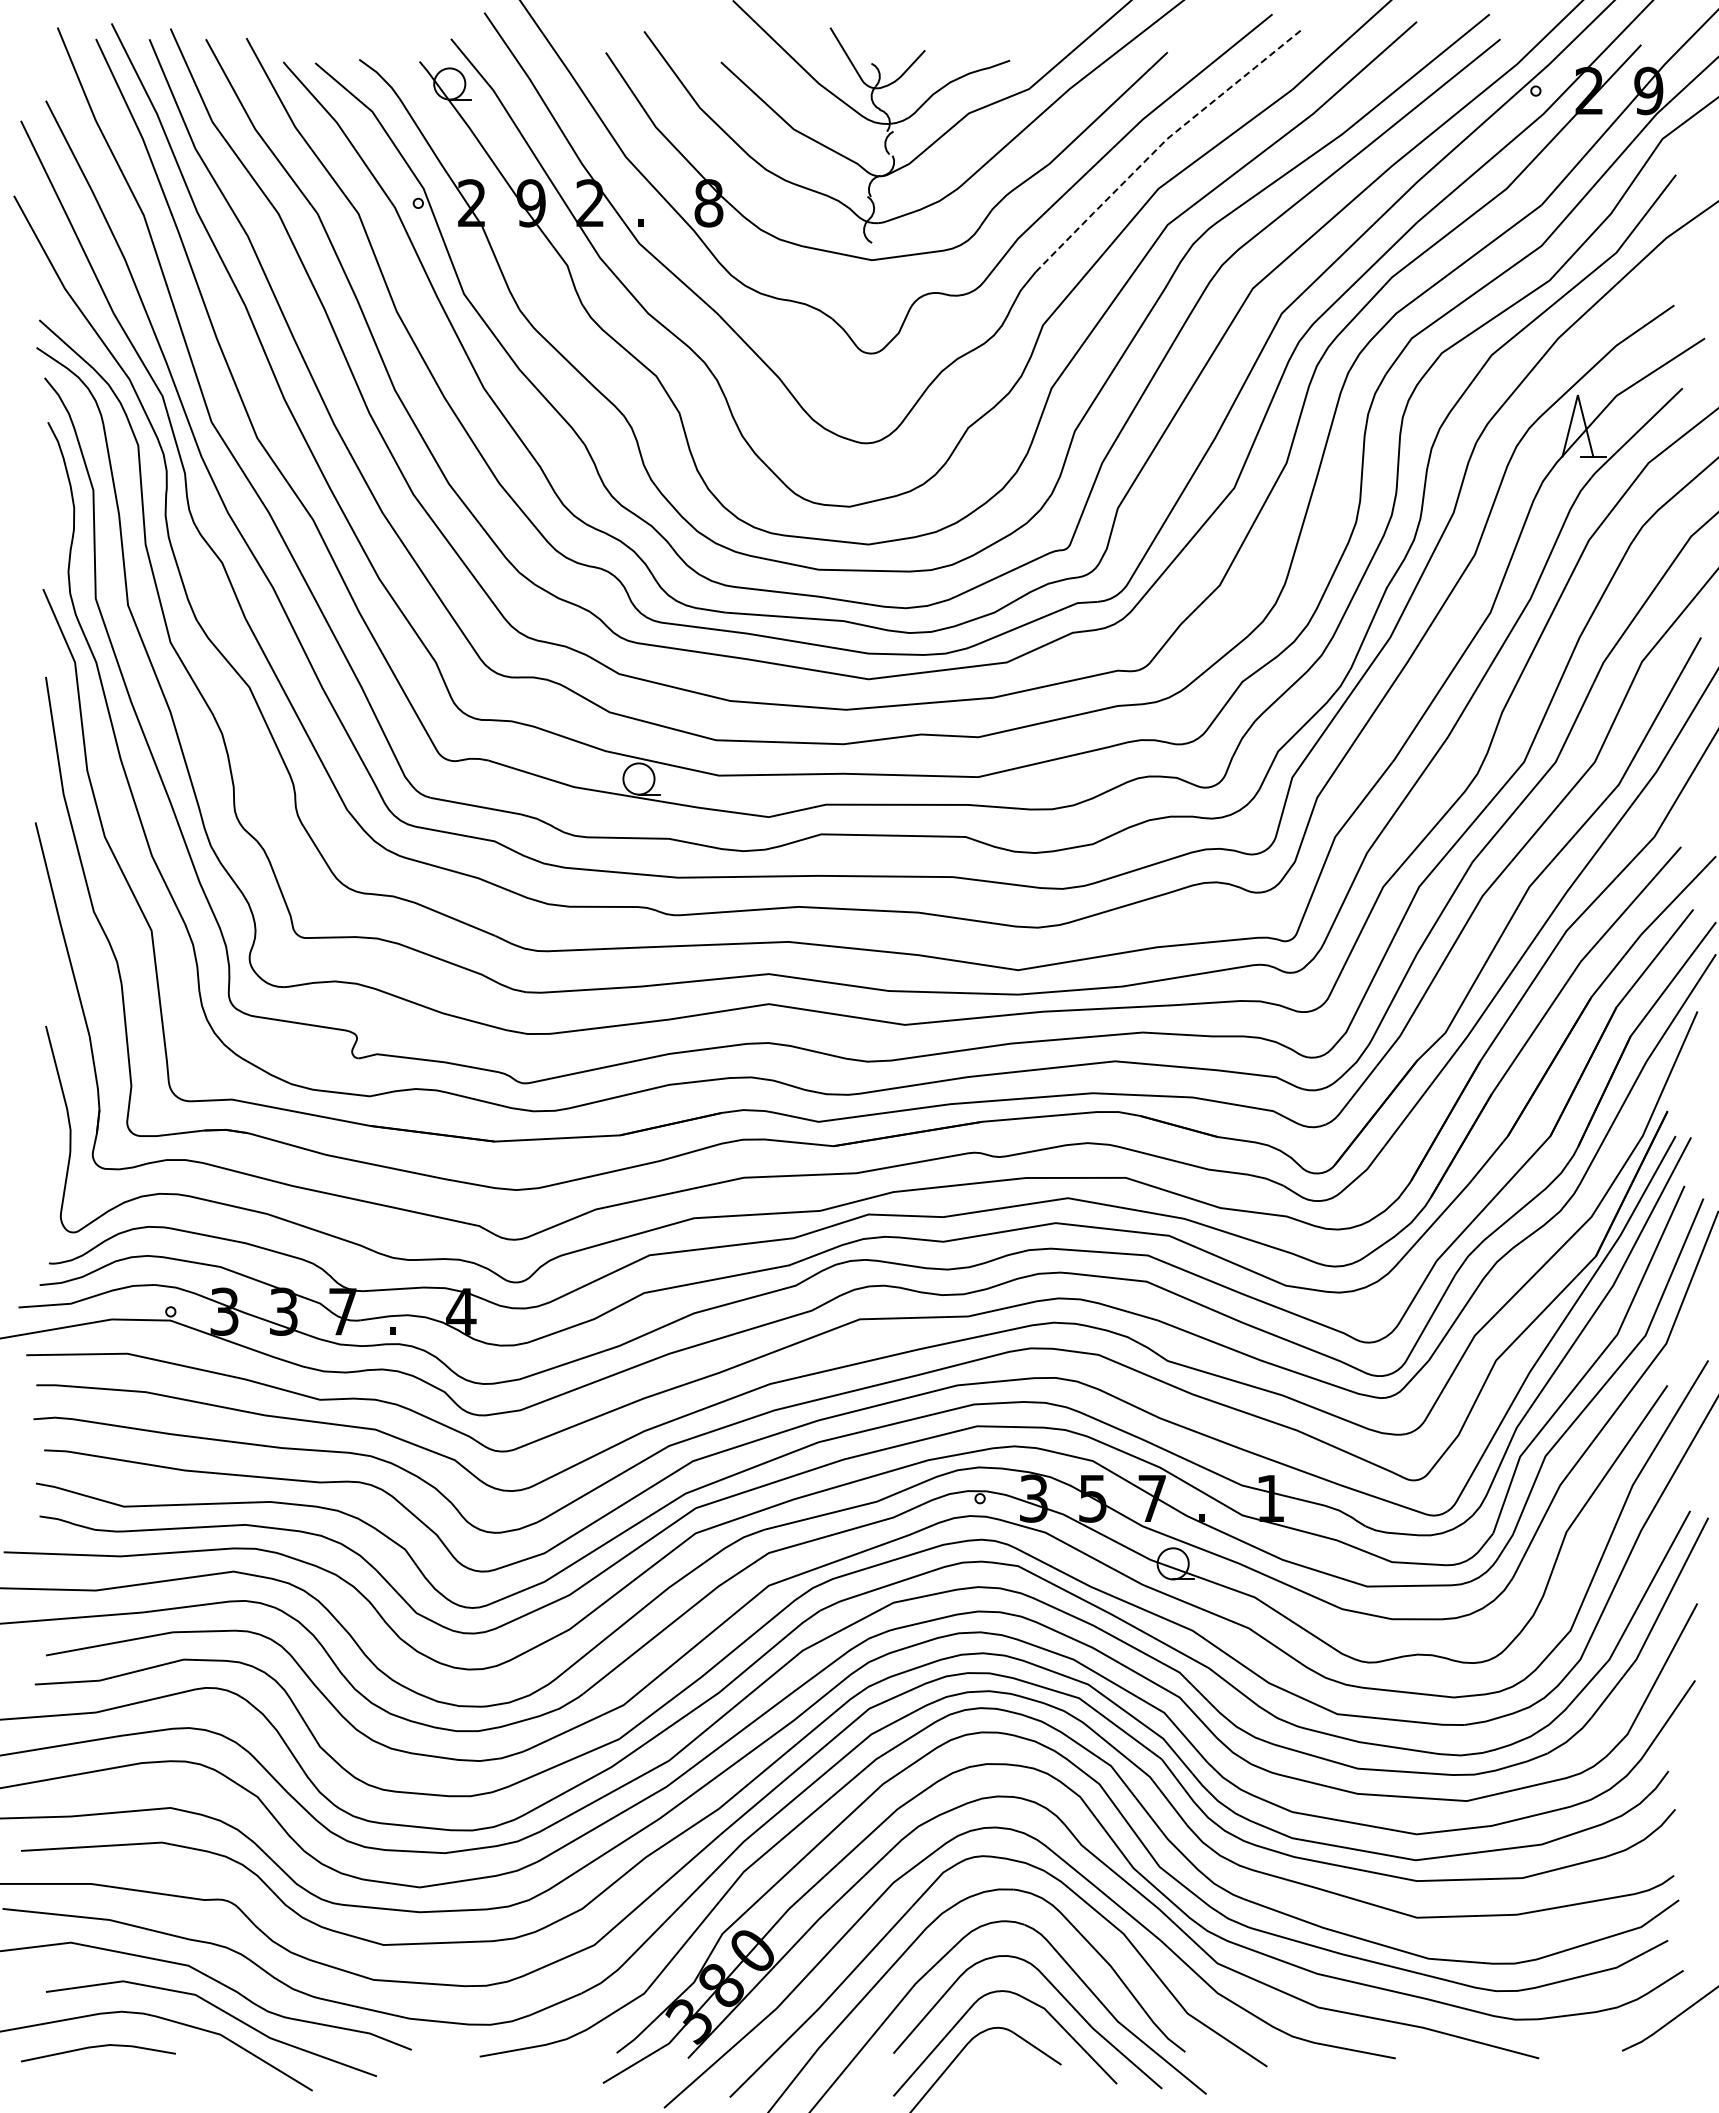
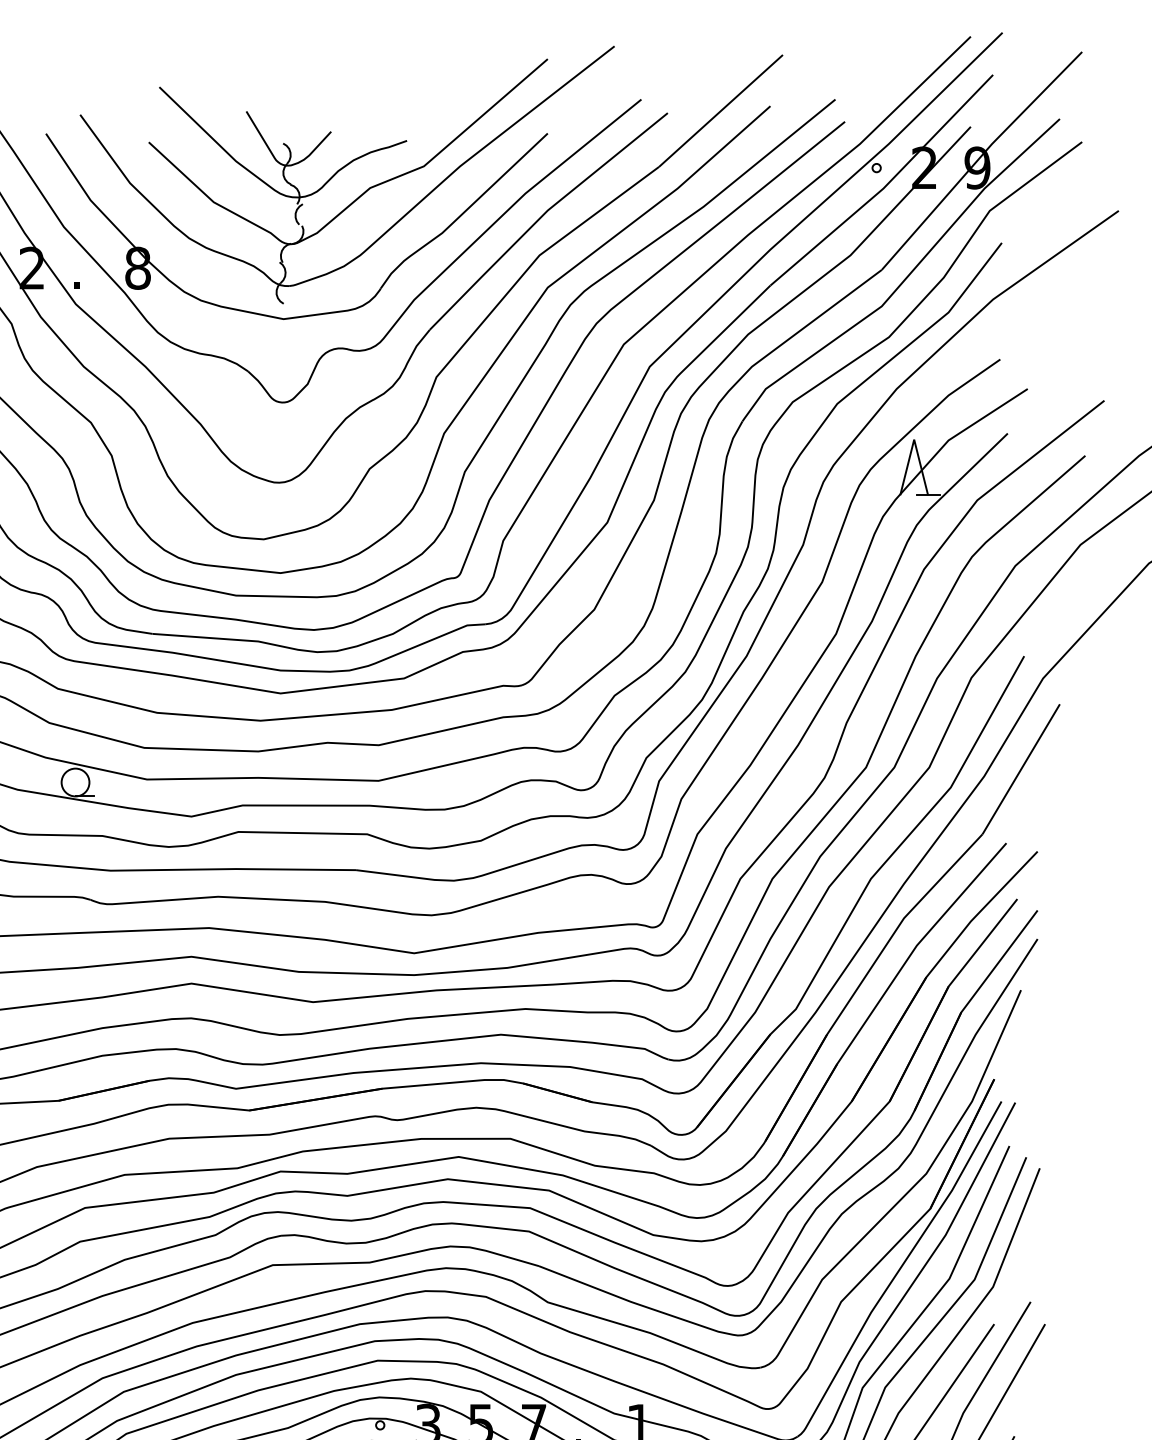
line: (1162, 143) -> (543, 214), dashed -> solid

